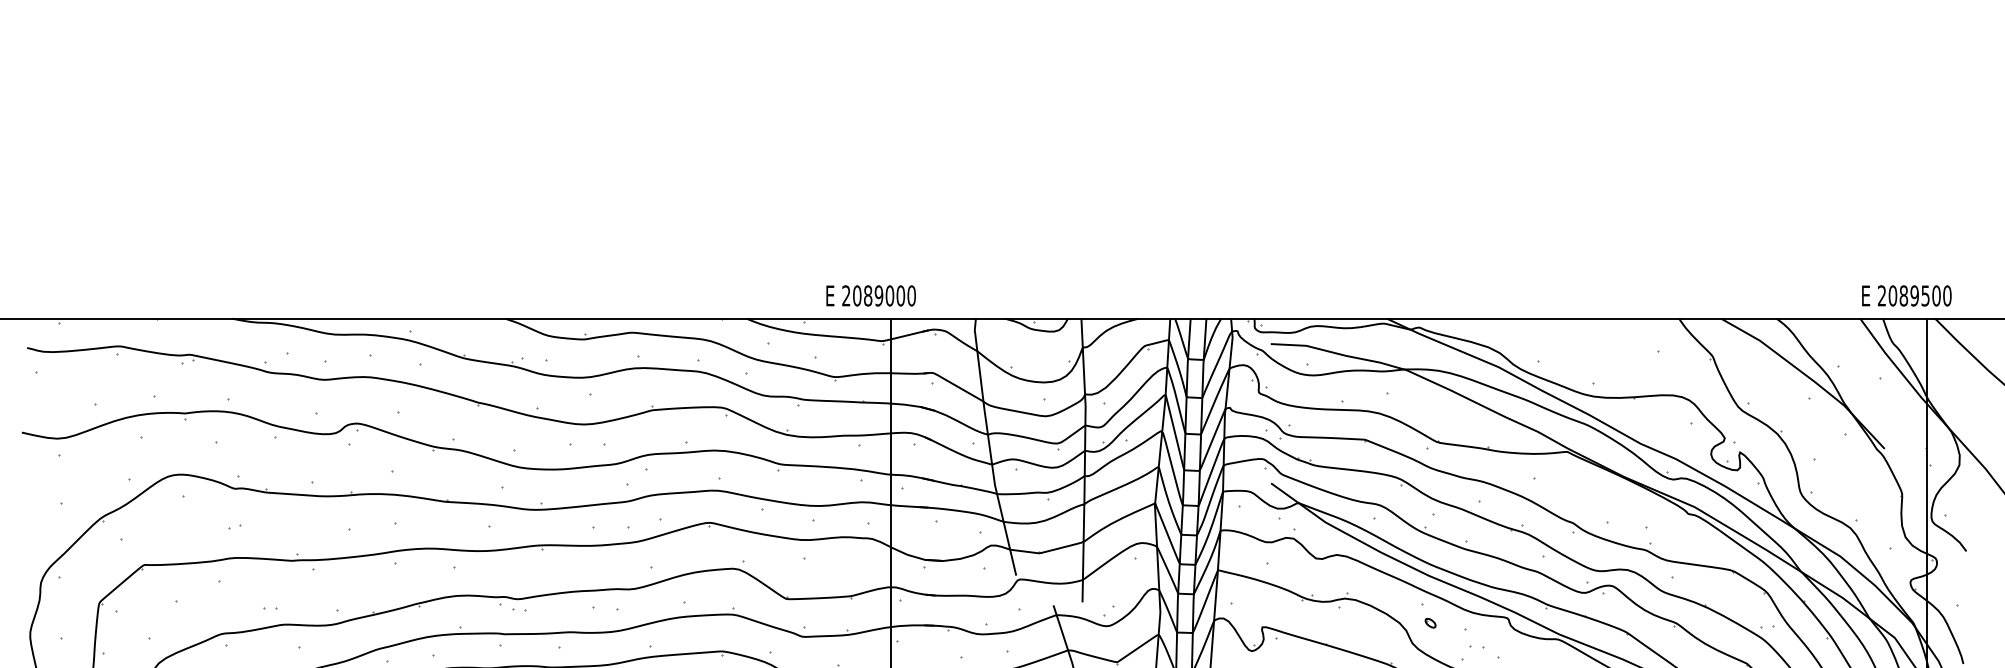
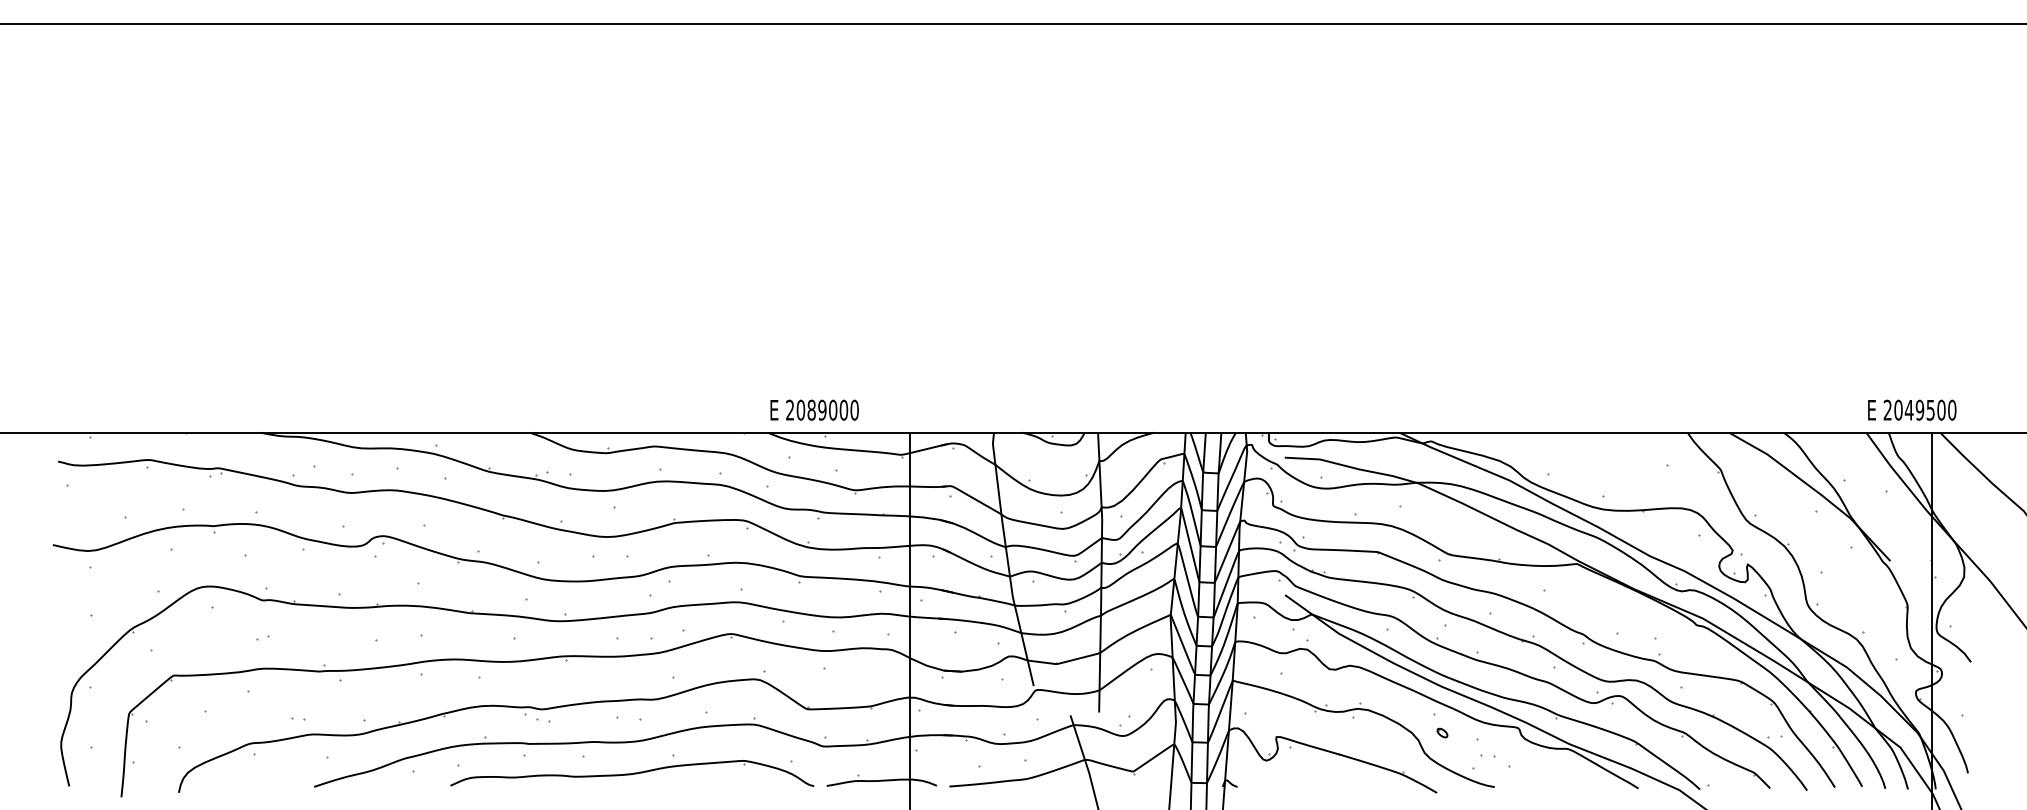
text: (871, 295) -> (814, 409), moved
text: (1903, 295) -> (1908, 409), 2089500 -> 2049500

